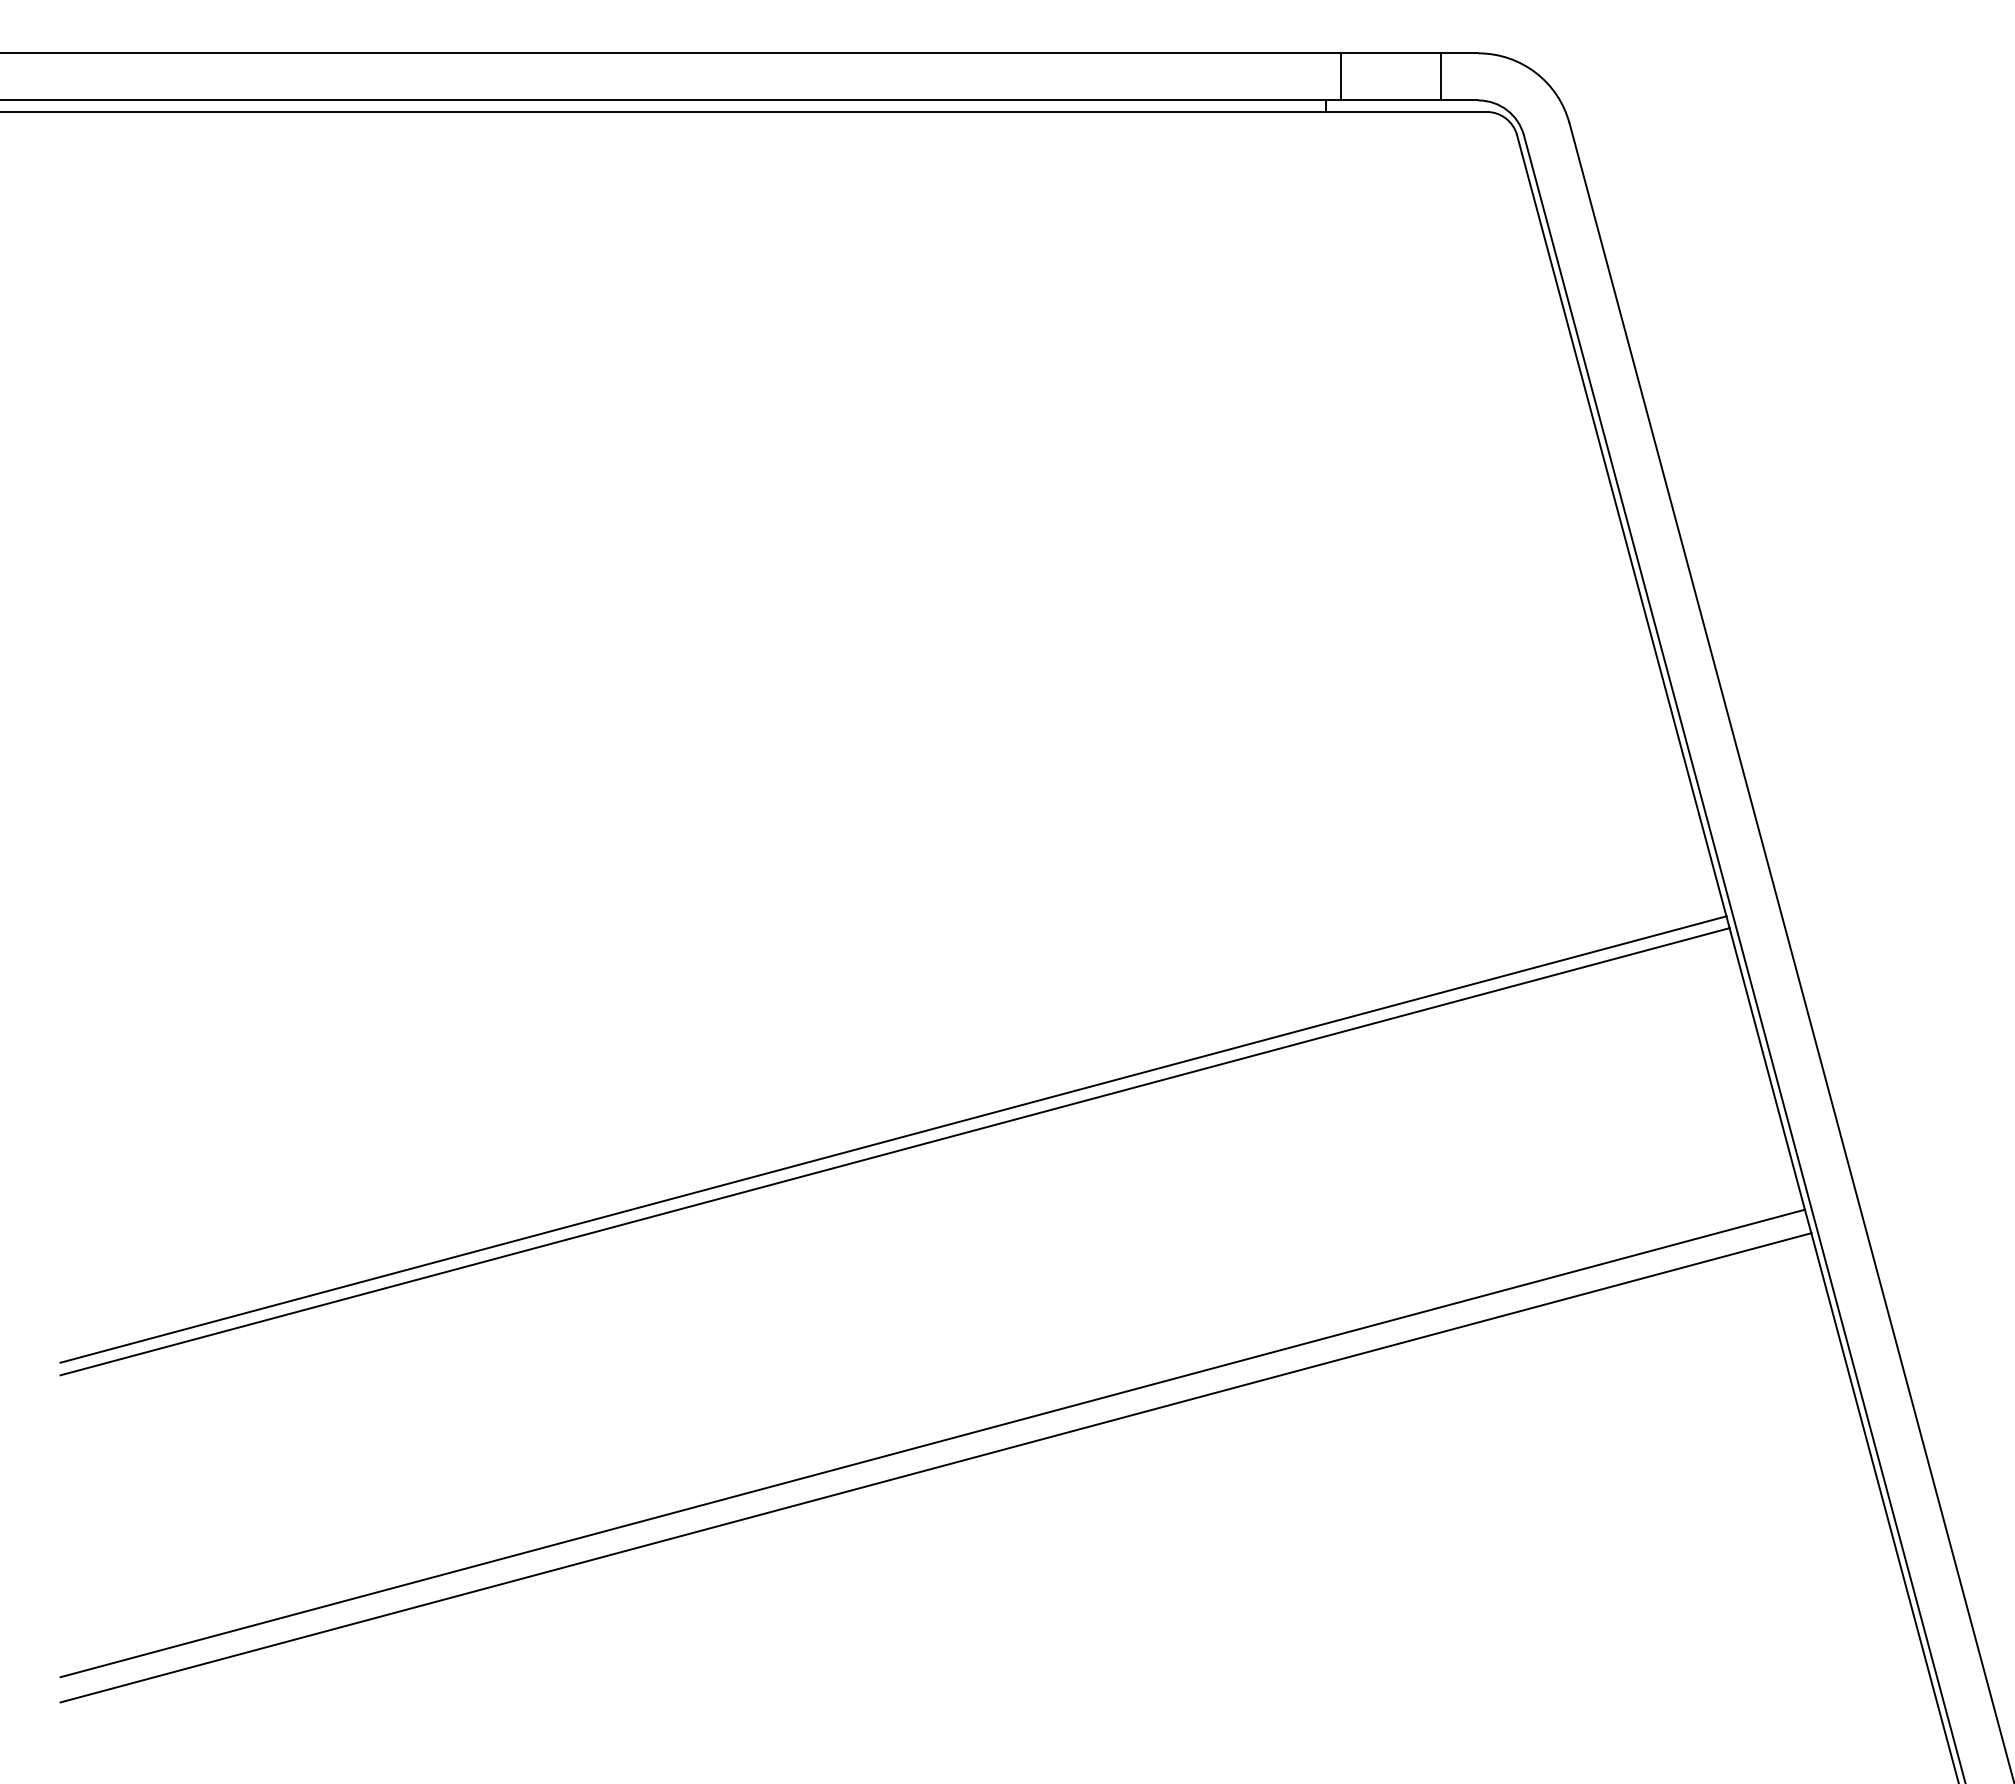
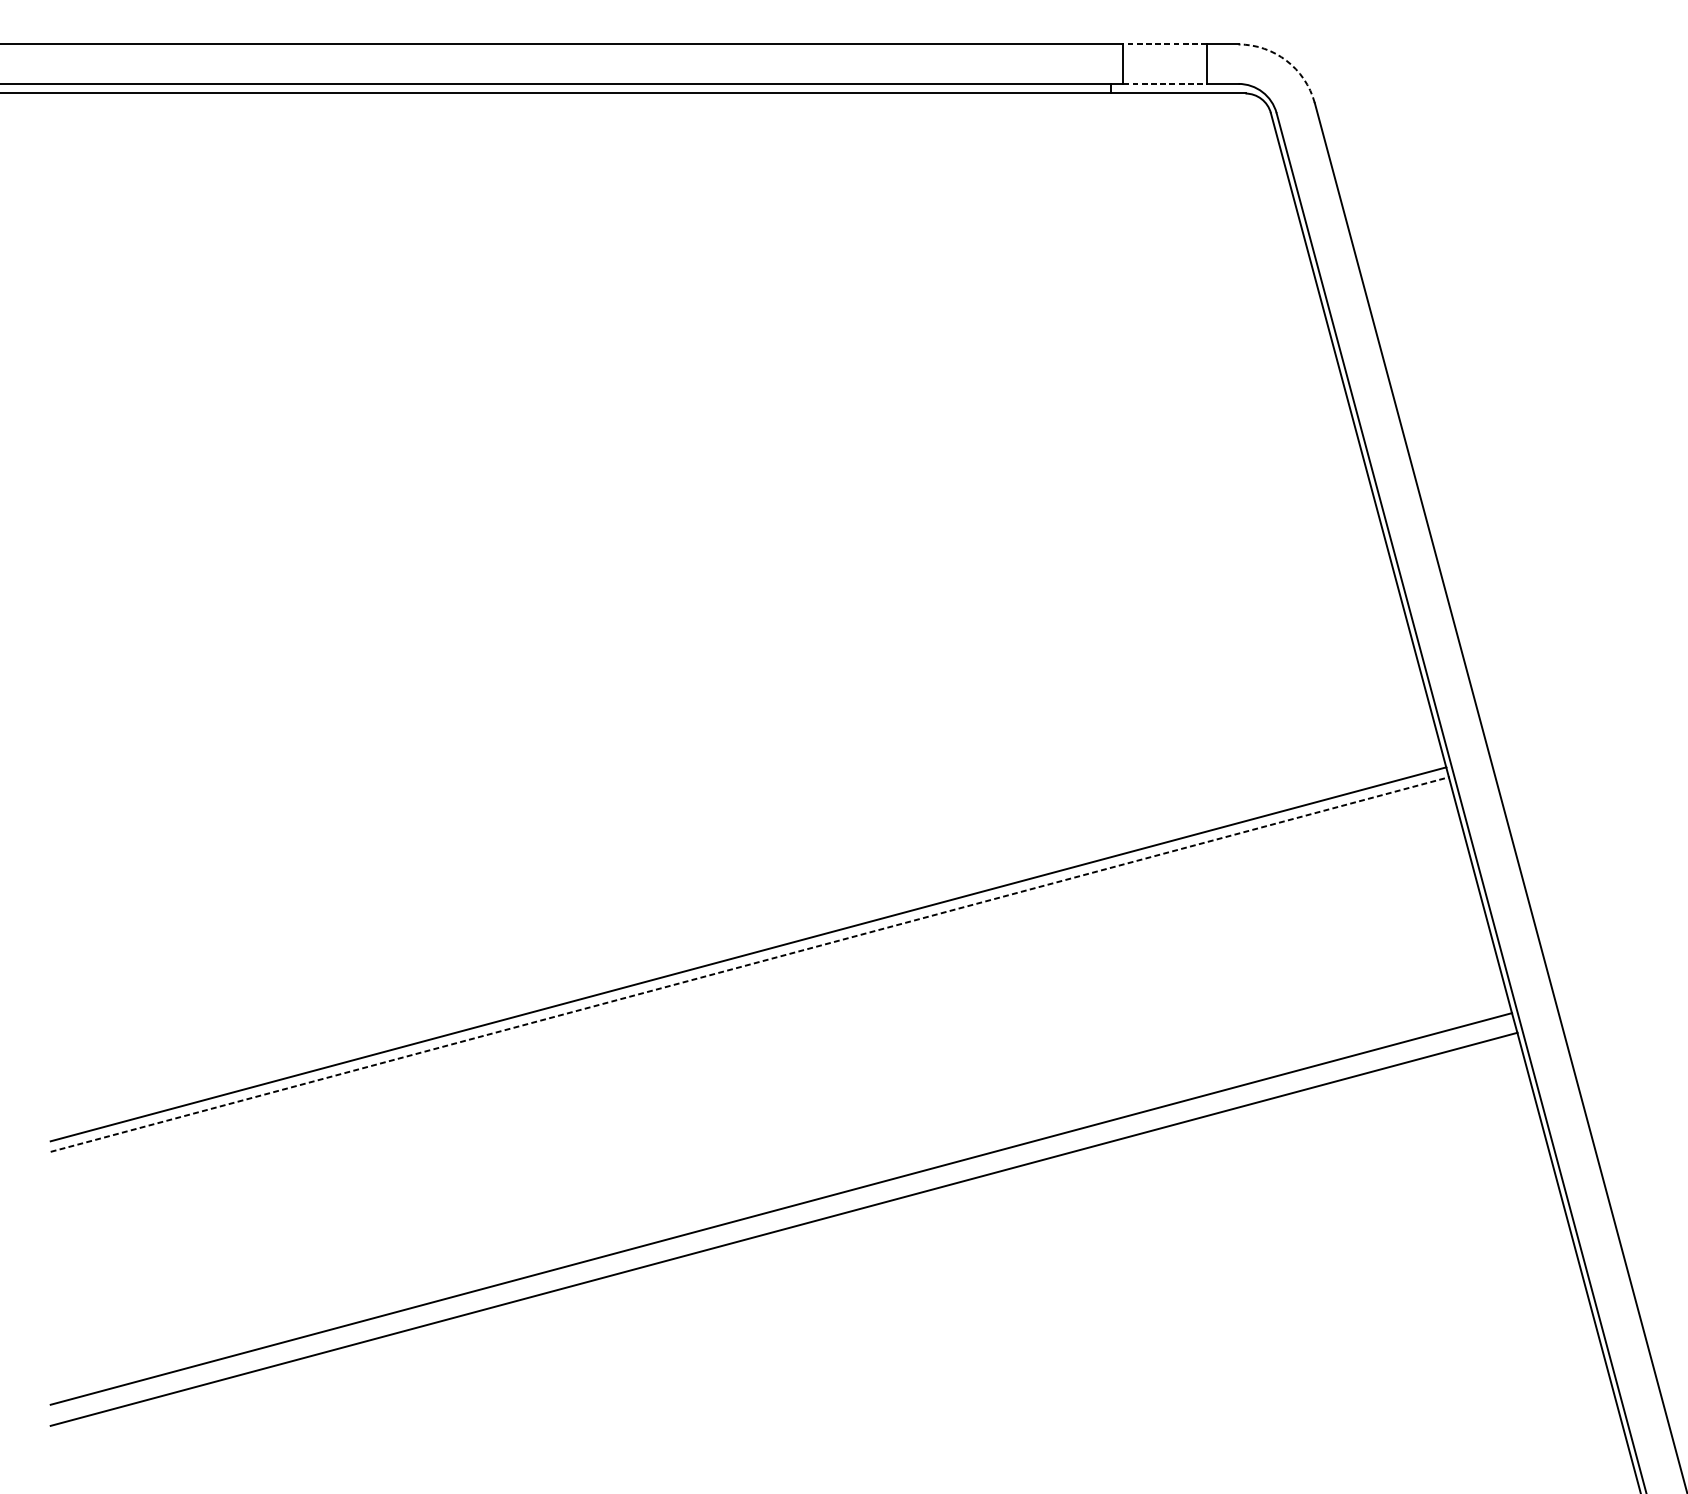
line: (1390, 53) -> (1164, 44), solid -> dashed
arc: (1535, 72) -> (1286, 60), solid -> dashed
line: (1390, 100) -> (1164, 83), solid -> dashed
line: (895, 1151) -> (750, 964), solid -> dashed

